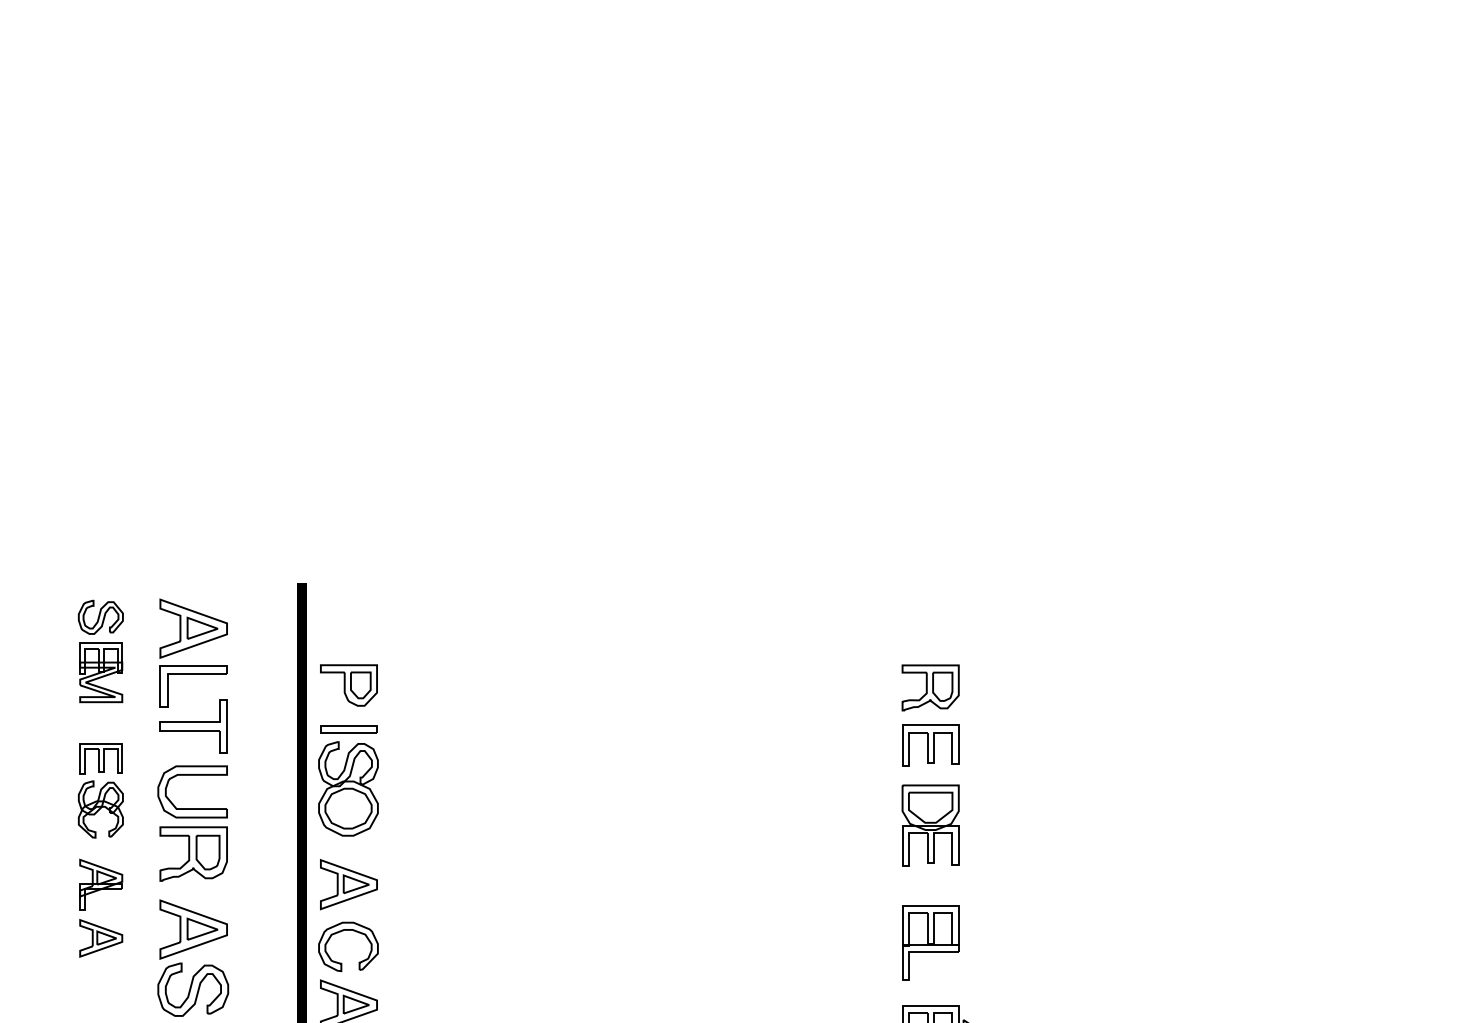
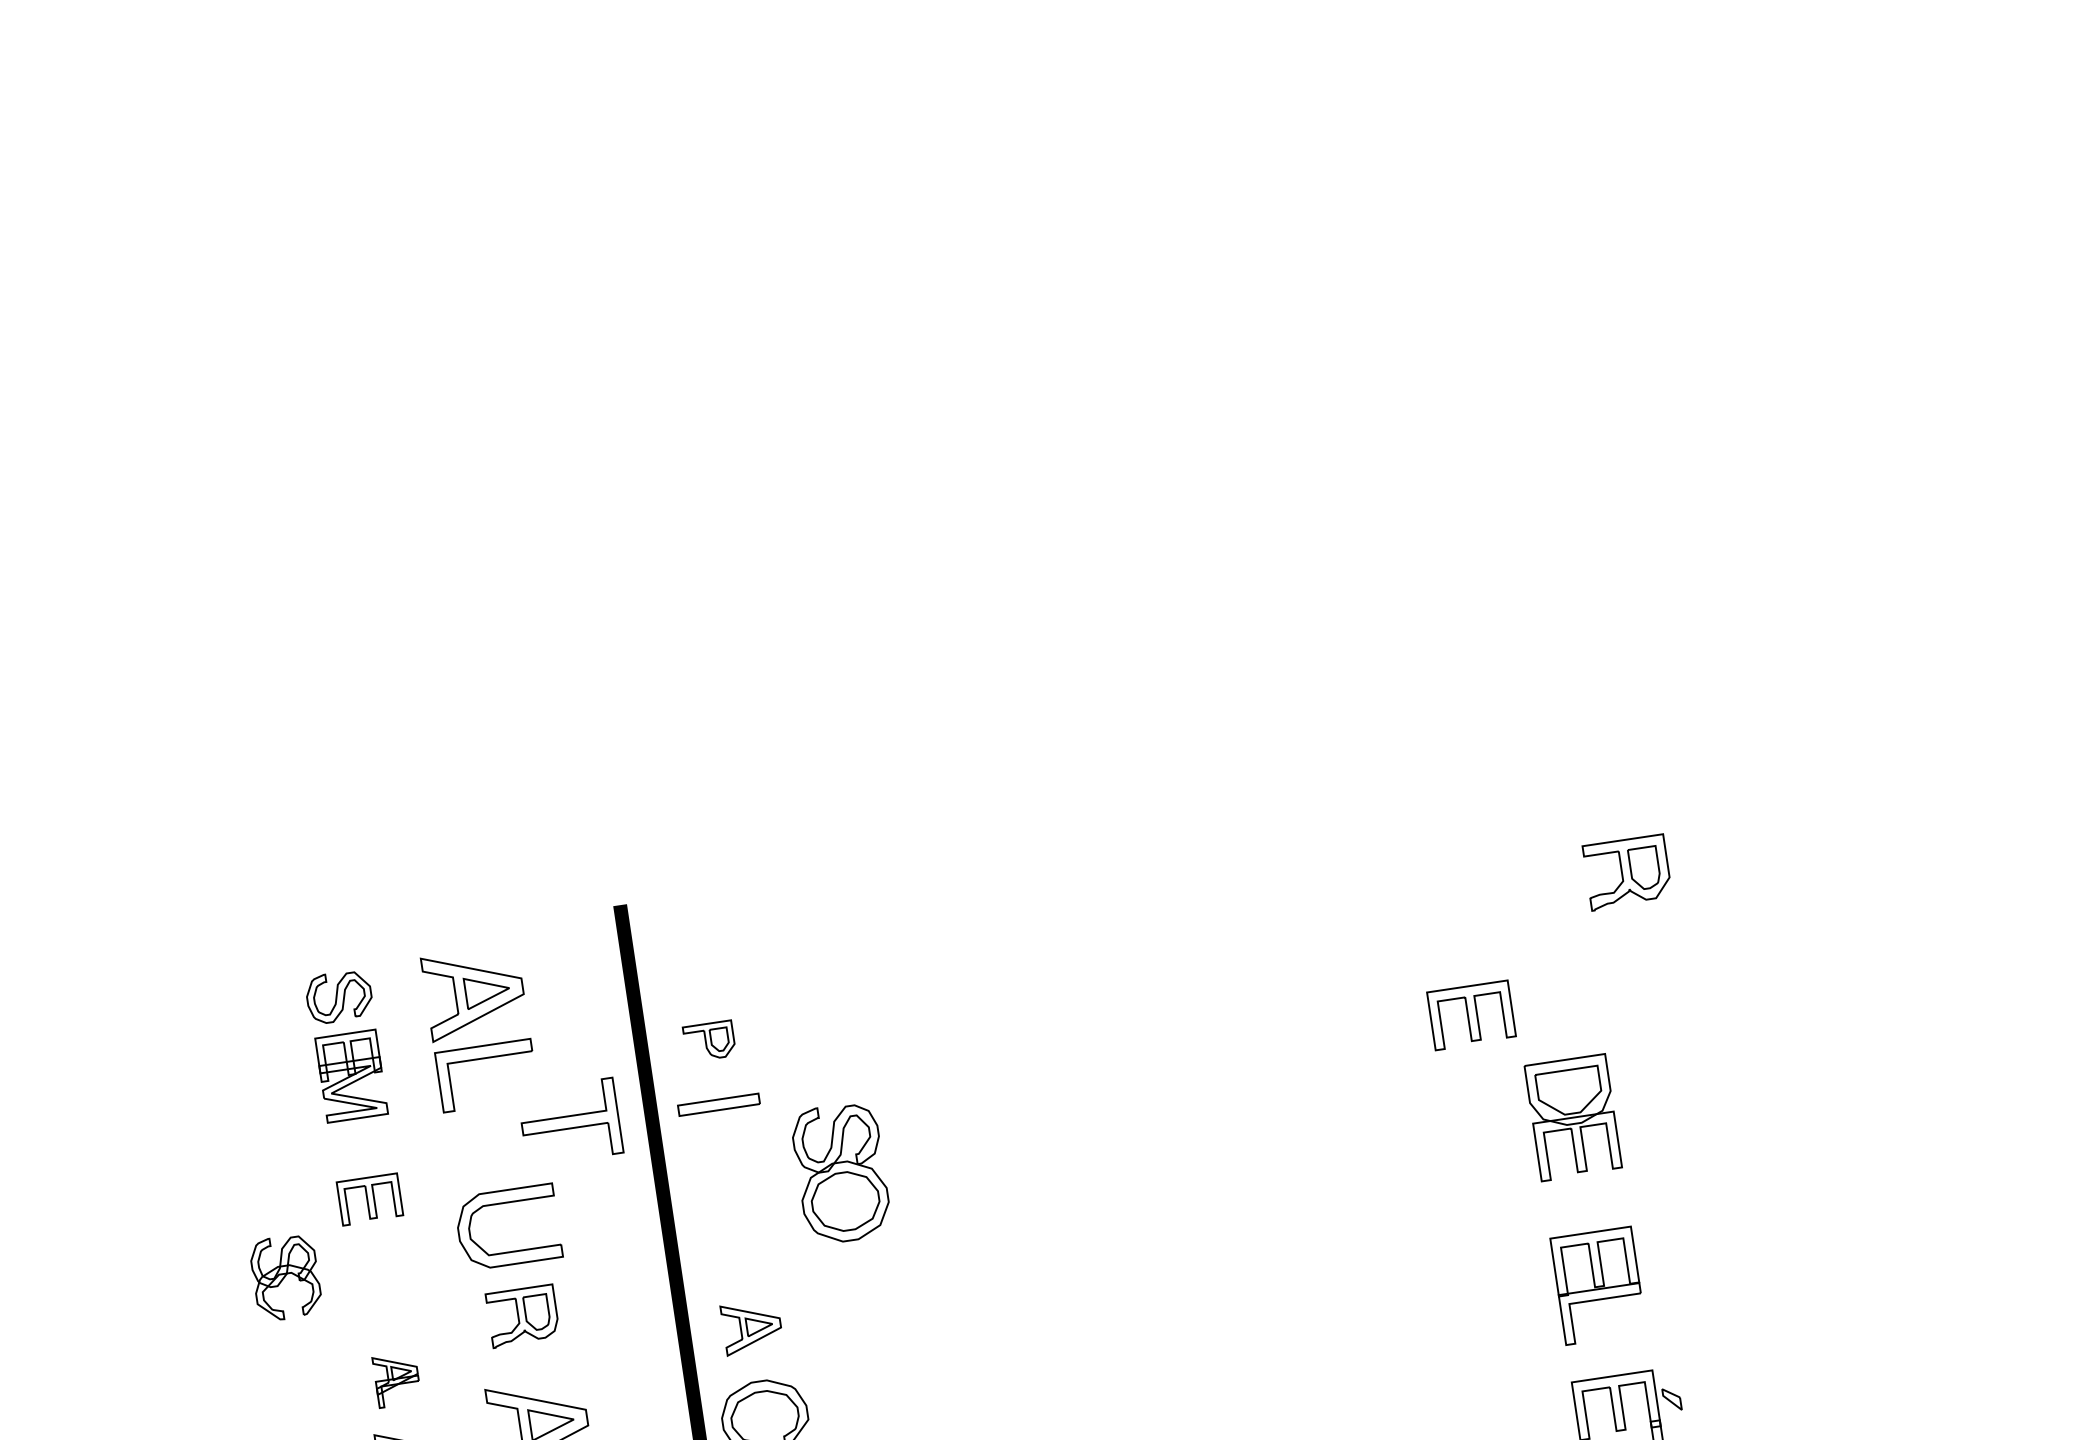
part: (348, 685) -> (708, 1041), size x0.6
part: (930, 687) -> (1627, 871), moved
part: (193, 726) -> (569, 1122), moved
part: (930, 745) -> (1471, 1015), moved
part: (348, 788) -> (841, 1172), moved
part: (100, 809) -> (285, 1277), moved
part: (193, 853) -> (522, 1315), size x0.7
part: (101, 884) -> (397, 1379), size x0.7
part: (348, 884) -> (751, 1326), size x0.7

